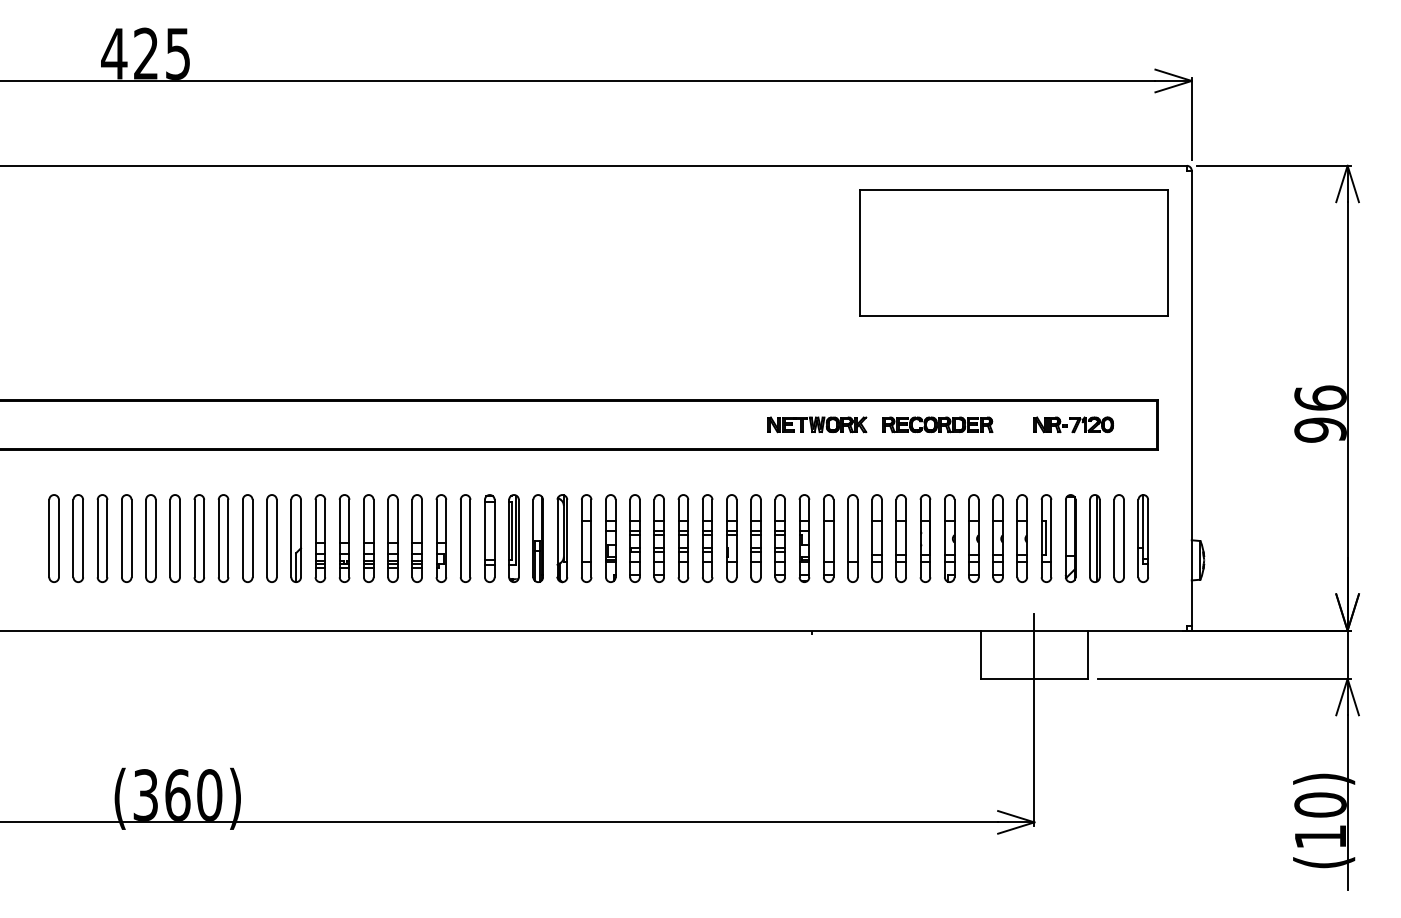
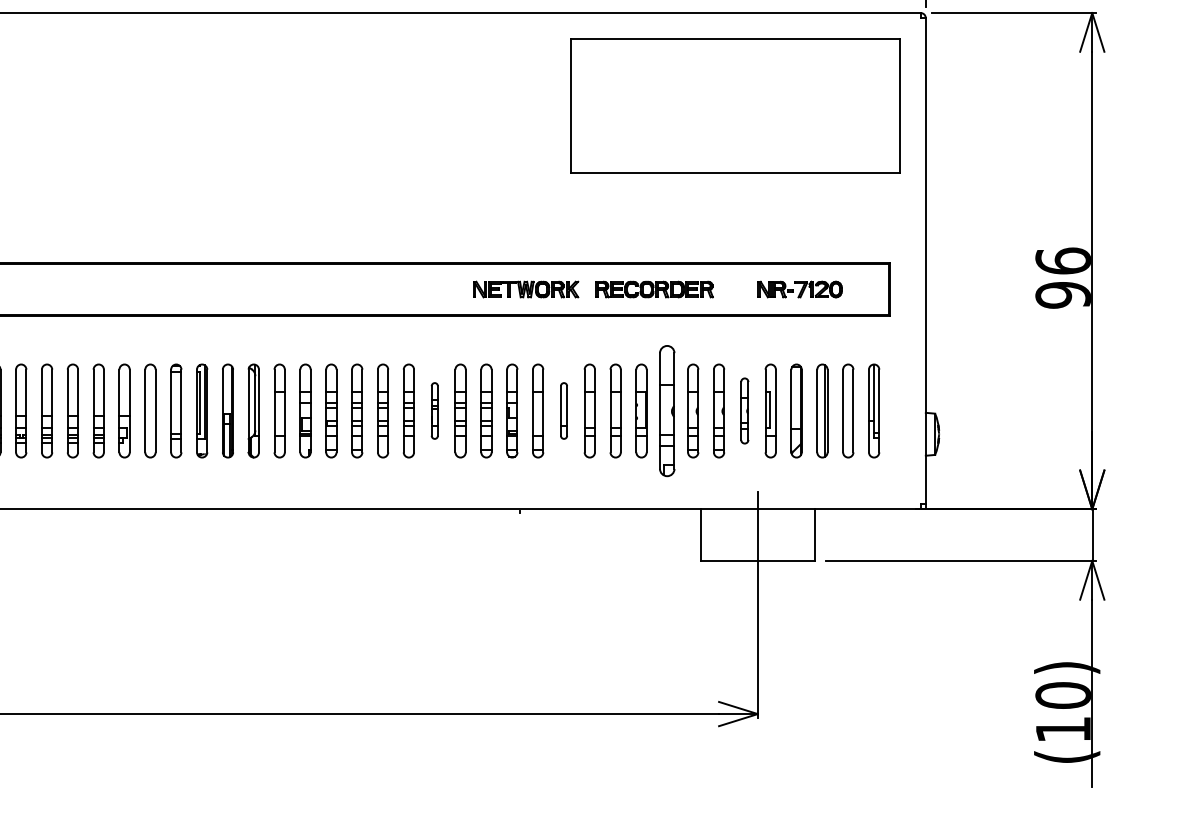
part: (731, 538) -> (434, 410), size x0.6
part: (852, 538) -> (563, 410), size x0.6
part: (949, 538) -> (667, 410), size x1.4
part: (1021, 538) -> (744, 410), size x0.7

